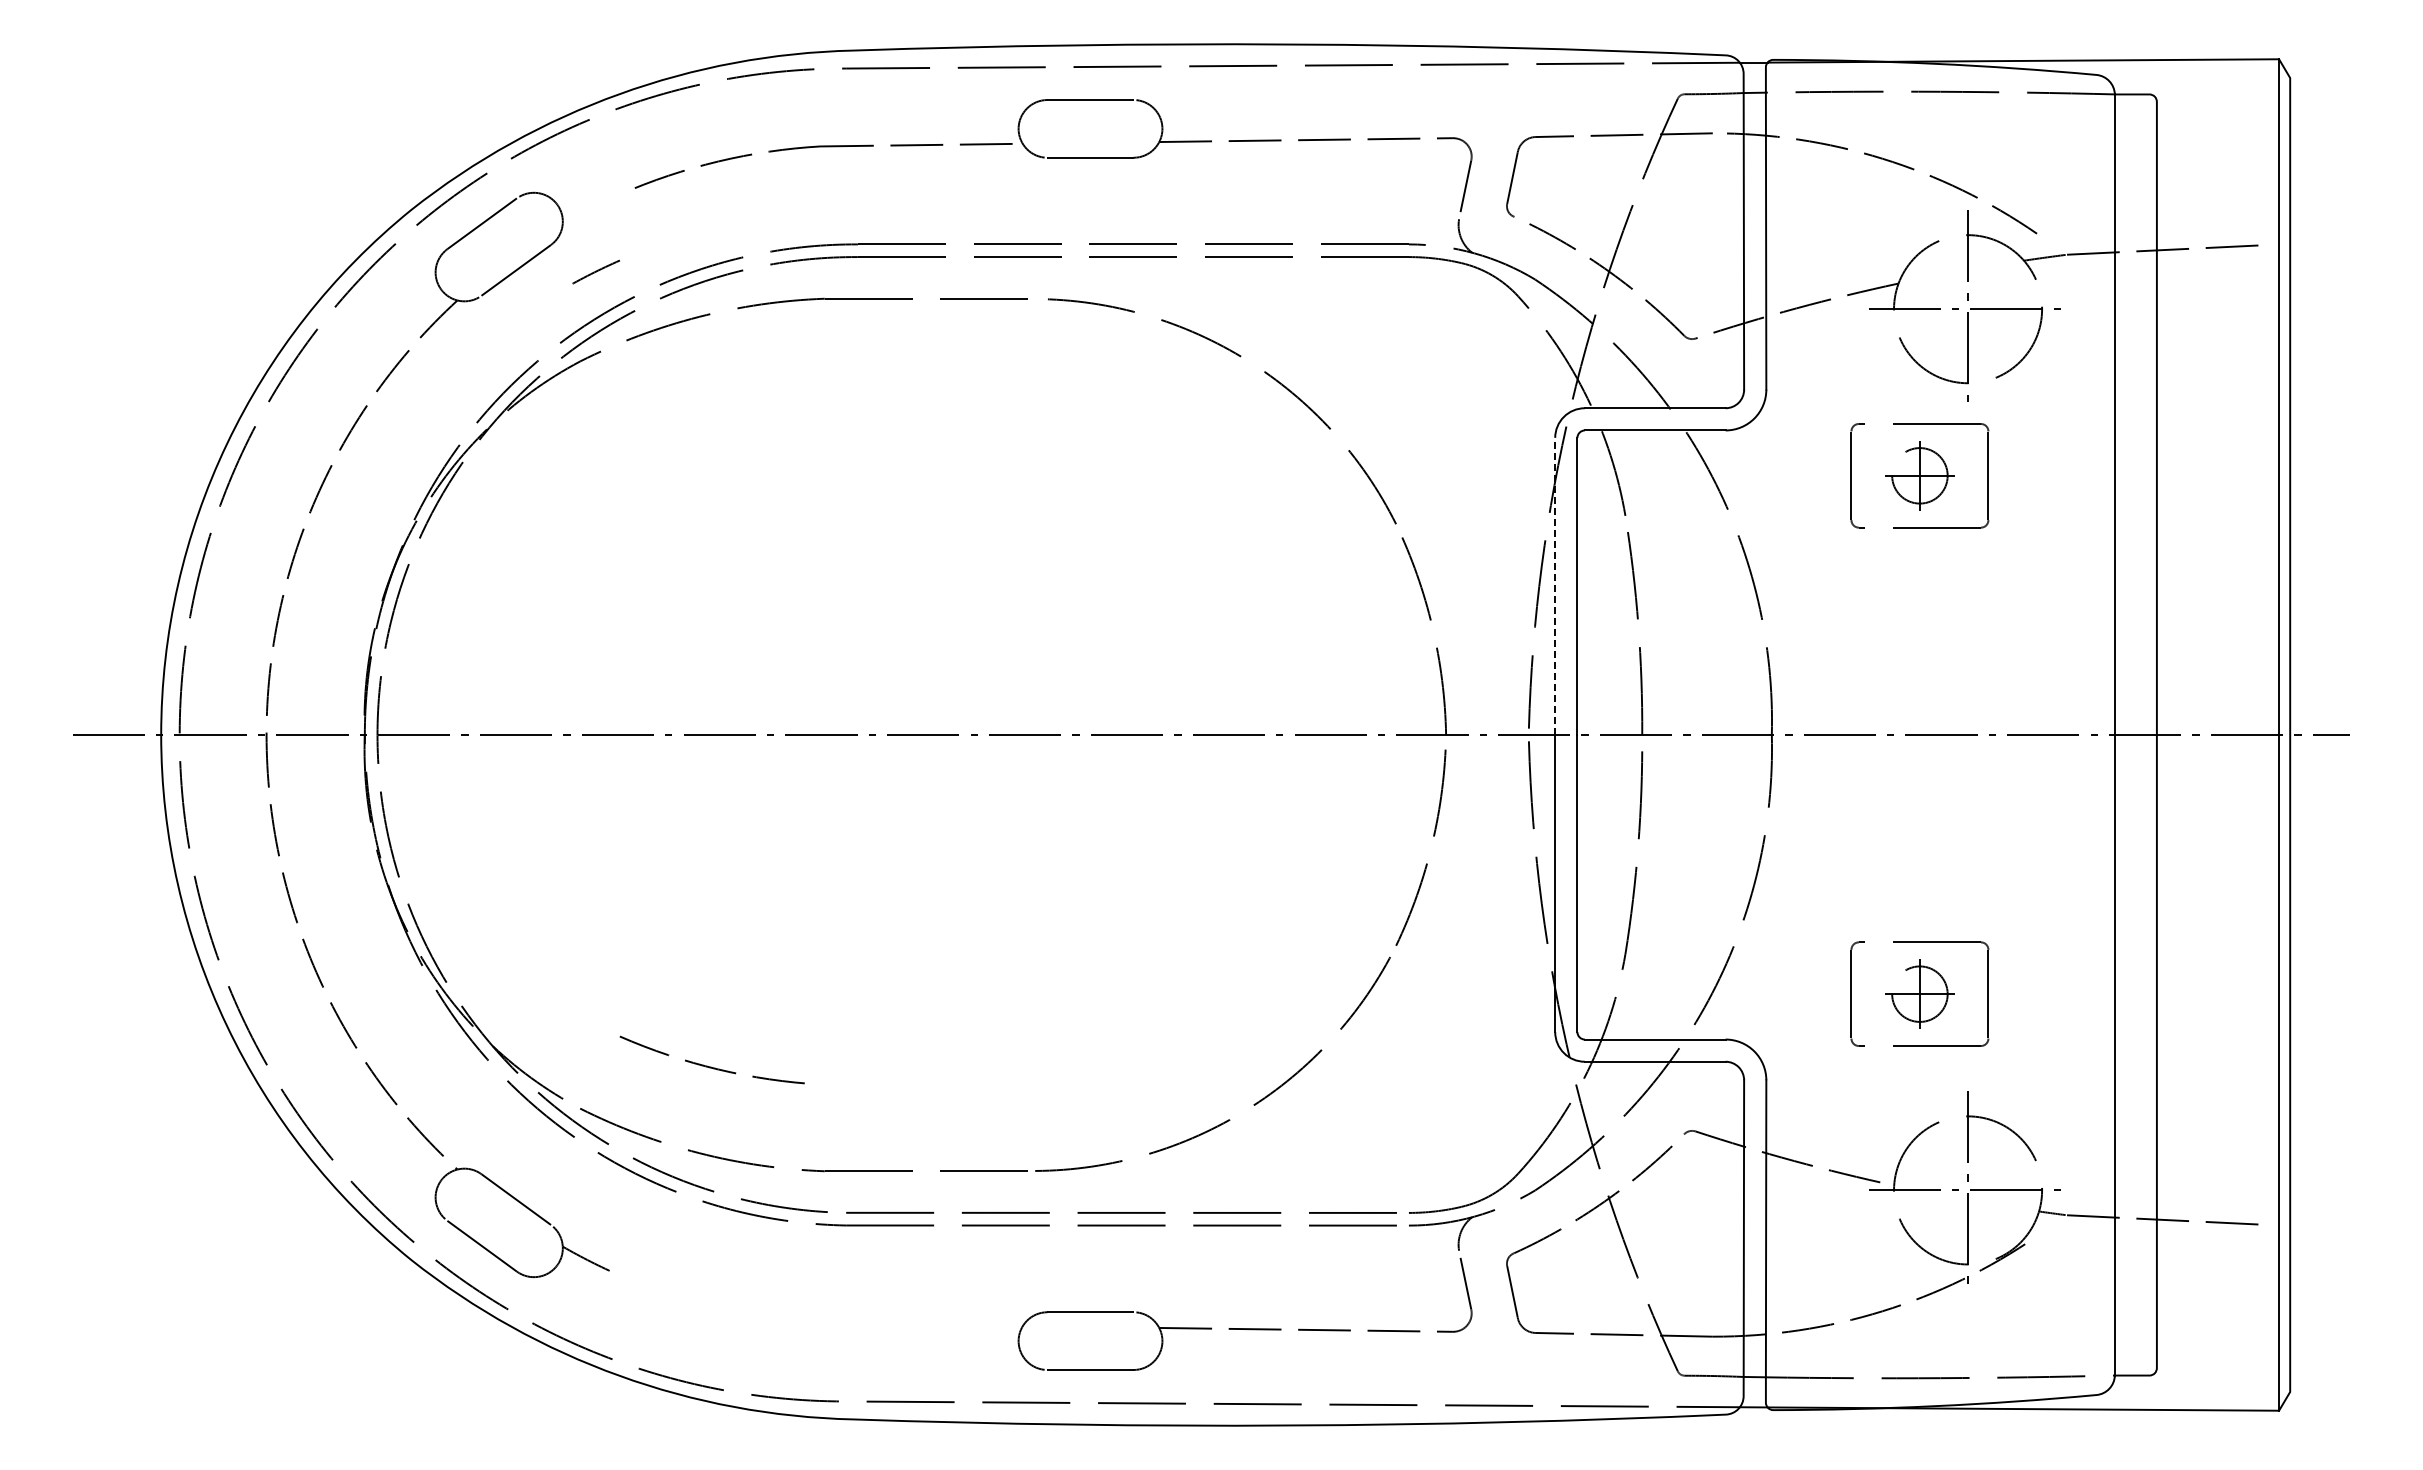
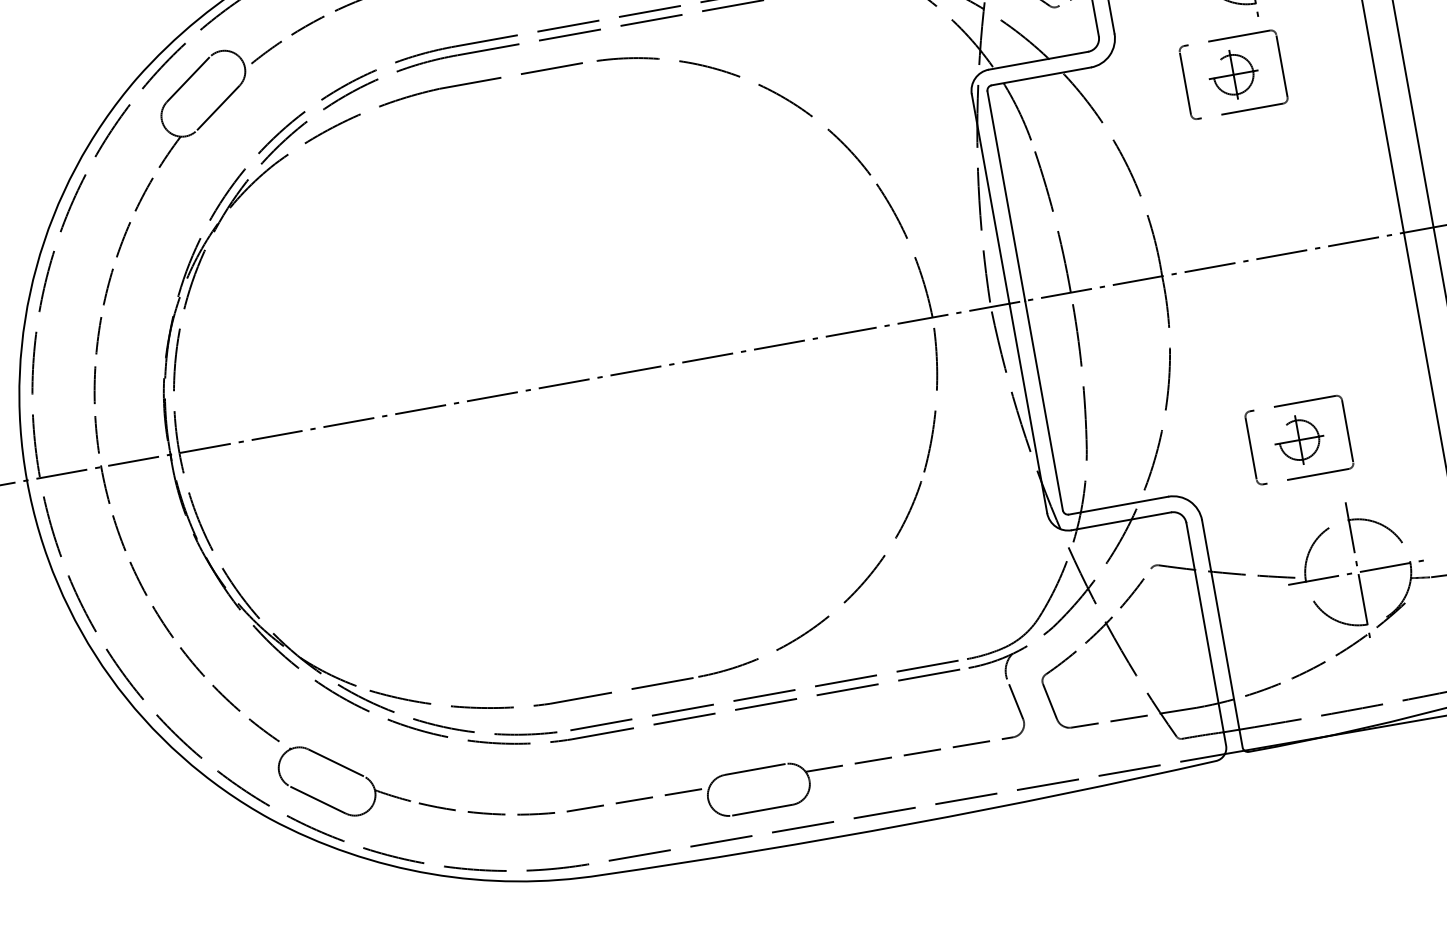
line: (596, 271) -> (266, 52), moved
line: (1555, 586) -> (990, 199), dashed -> solid
arc: (711, 1066) -> (487, 812), moved
line: (916, 1324) -> (634, 800), added

